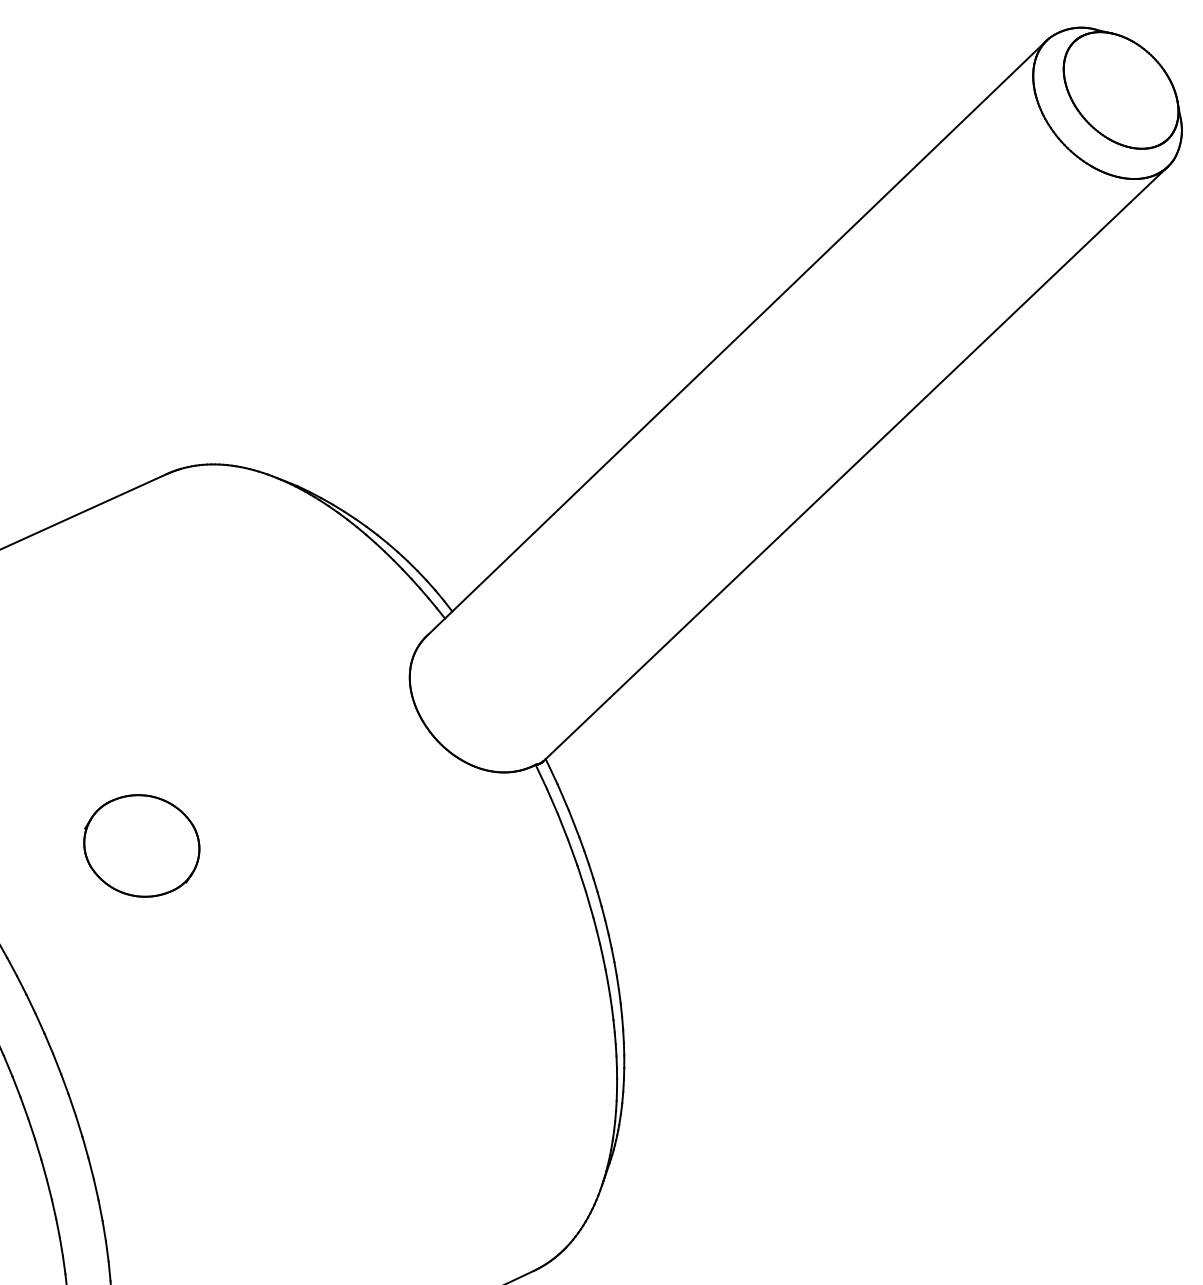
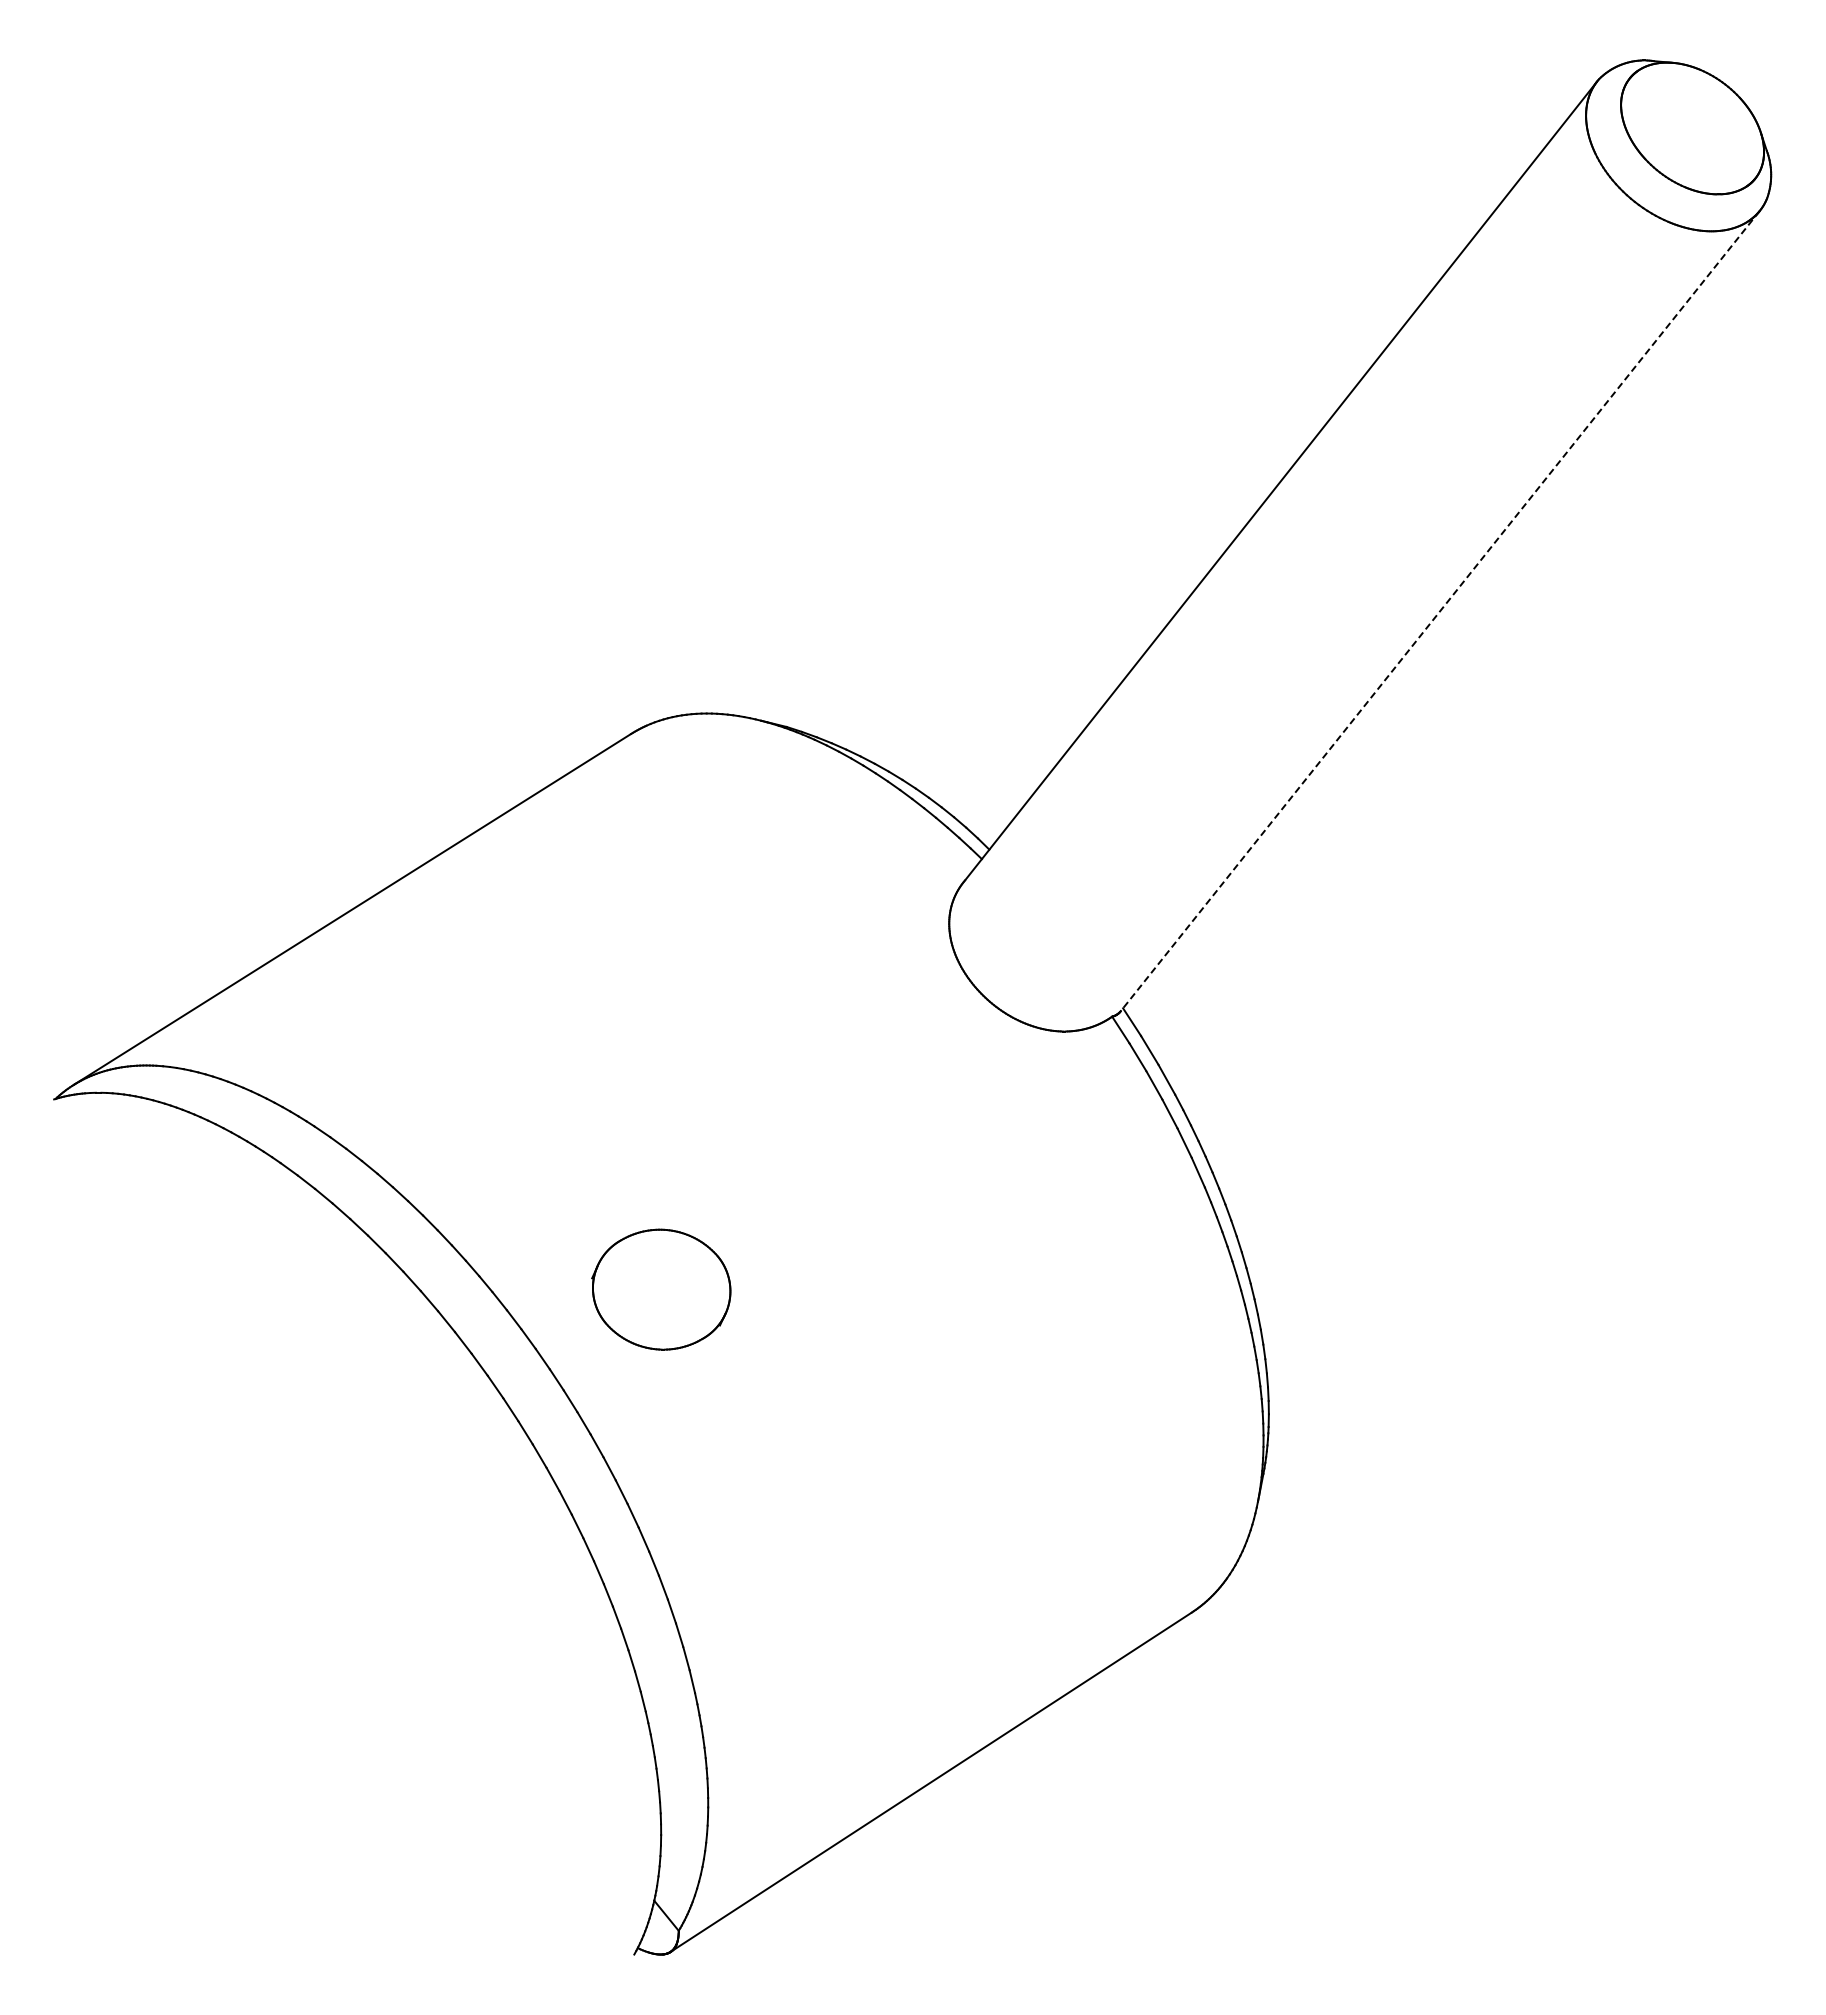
line: (855, 464) -> (1440, 611), solid -> dashed
part: (141, 845) -> (661, 1289), moved

